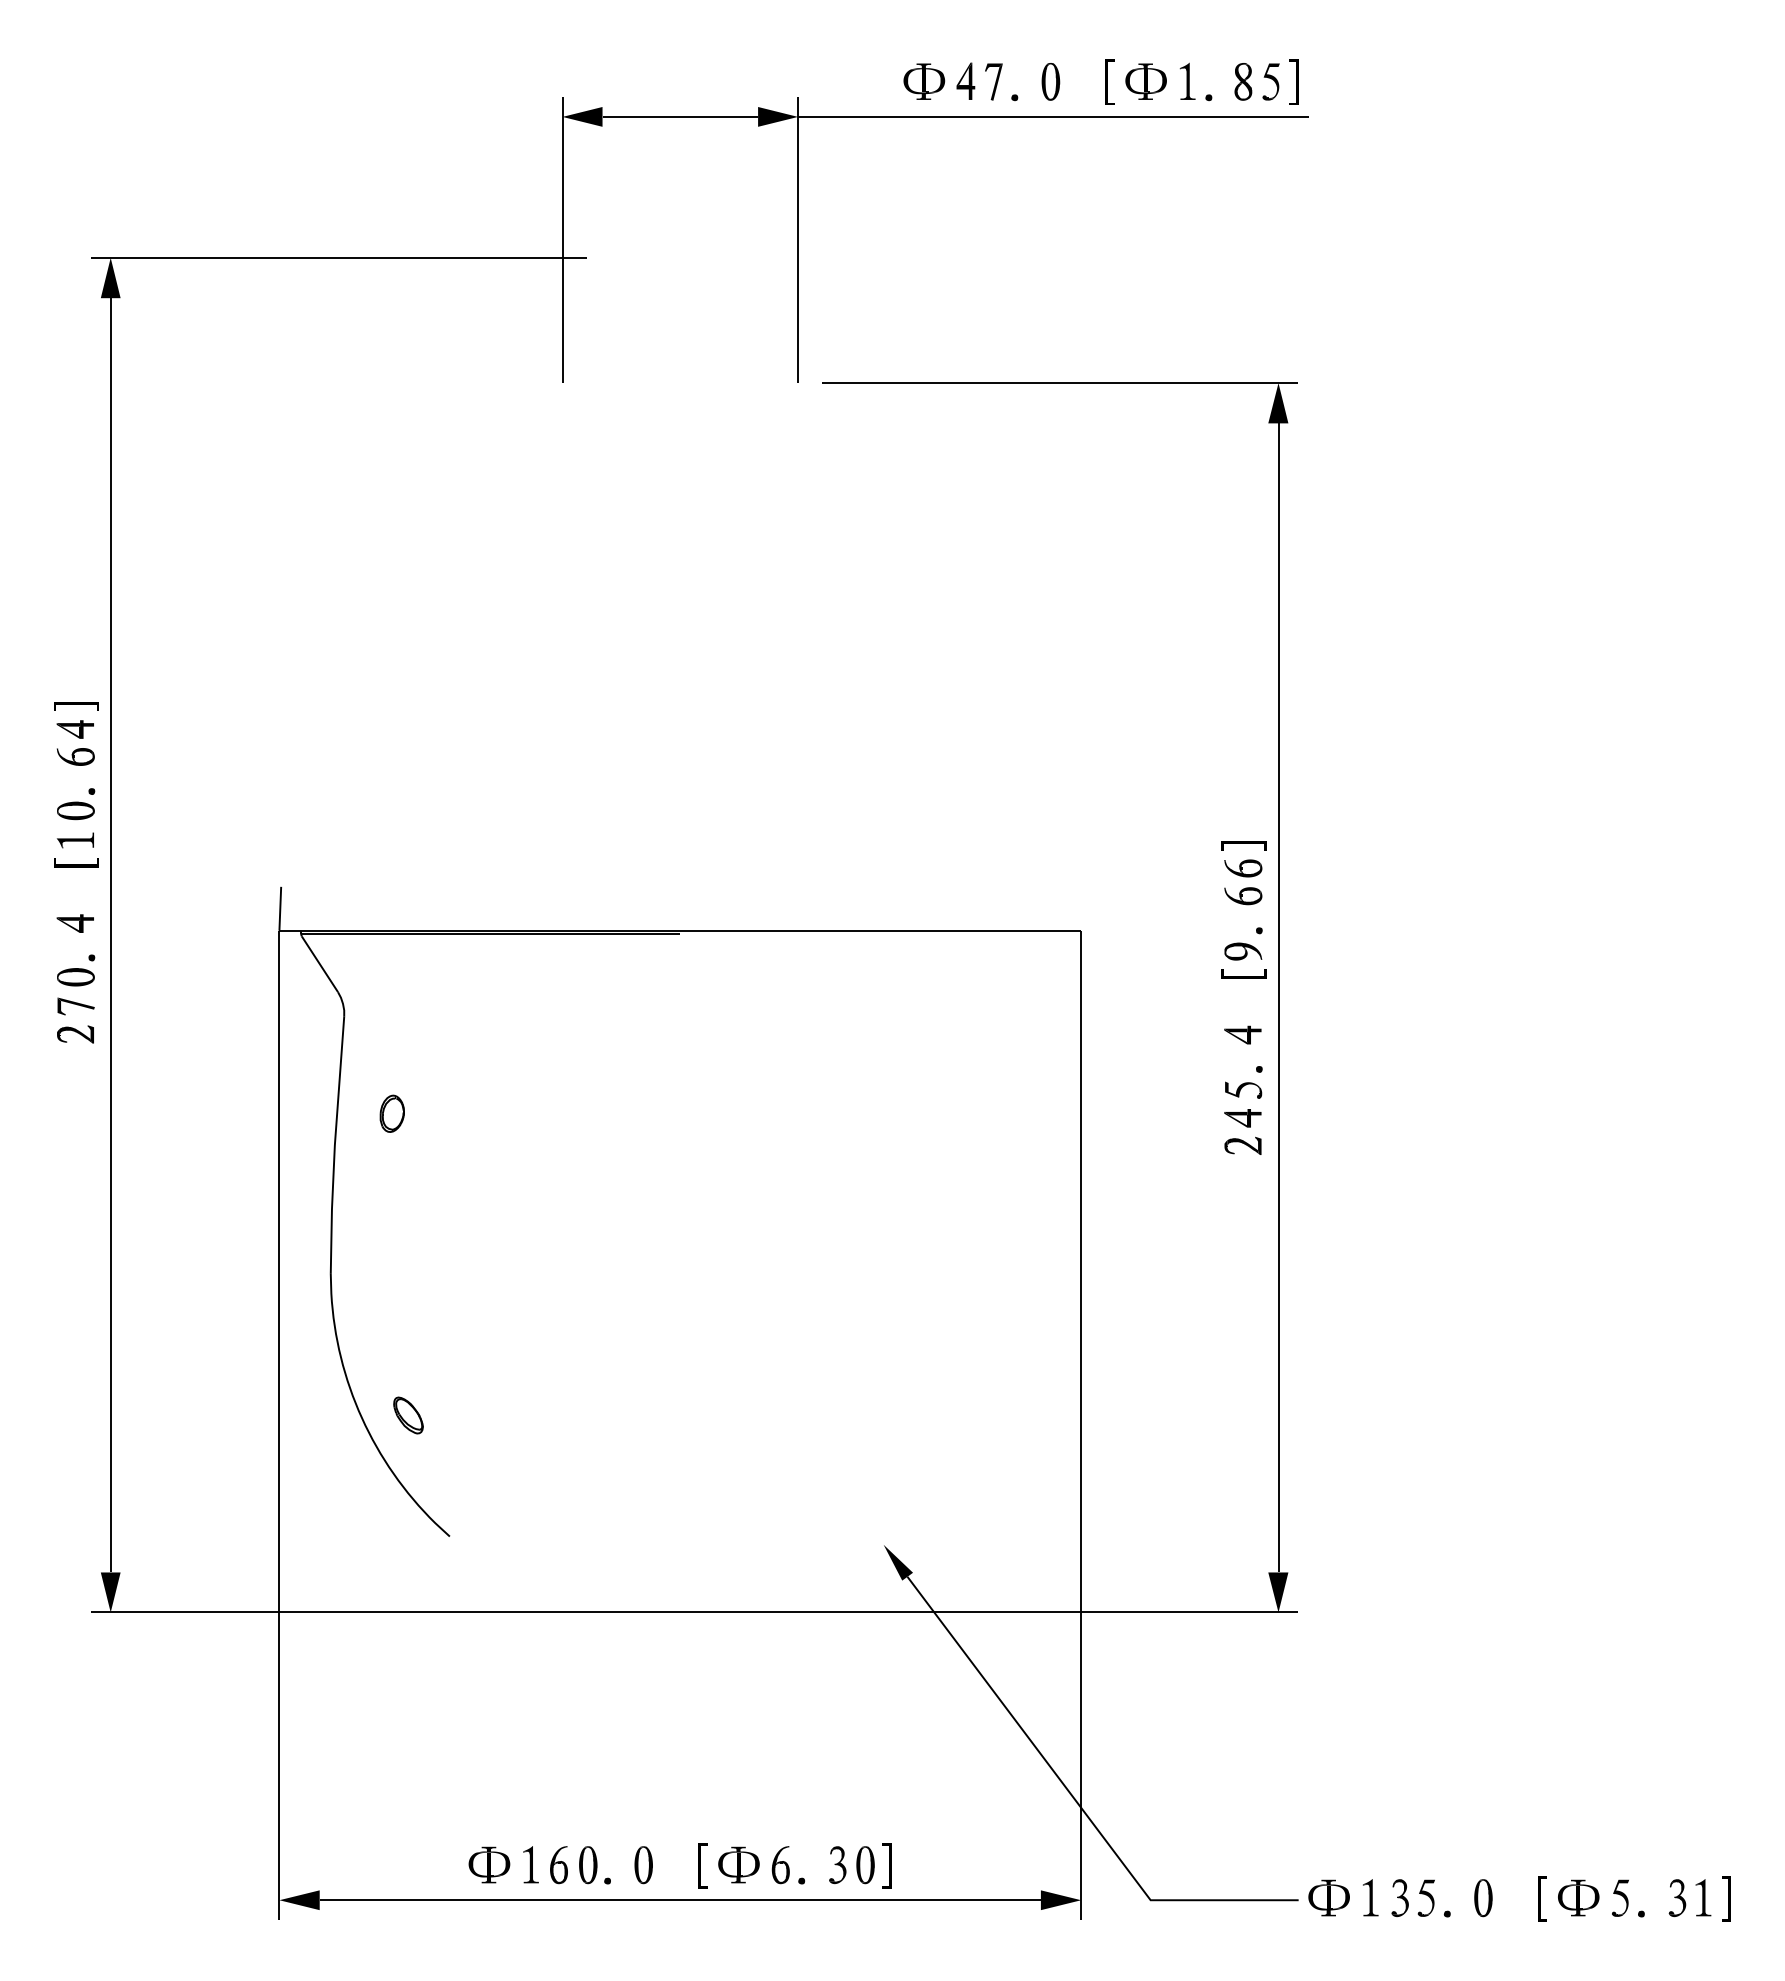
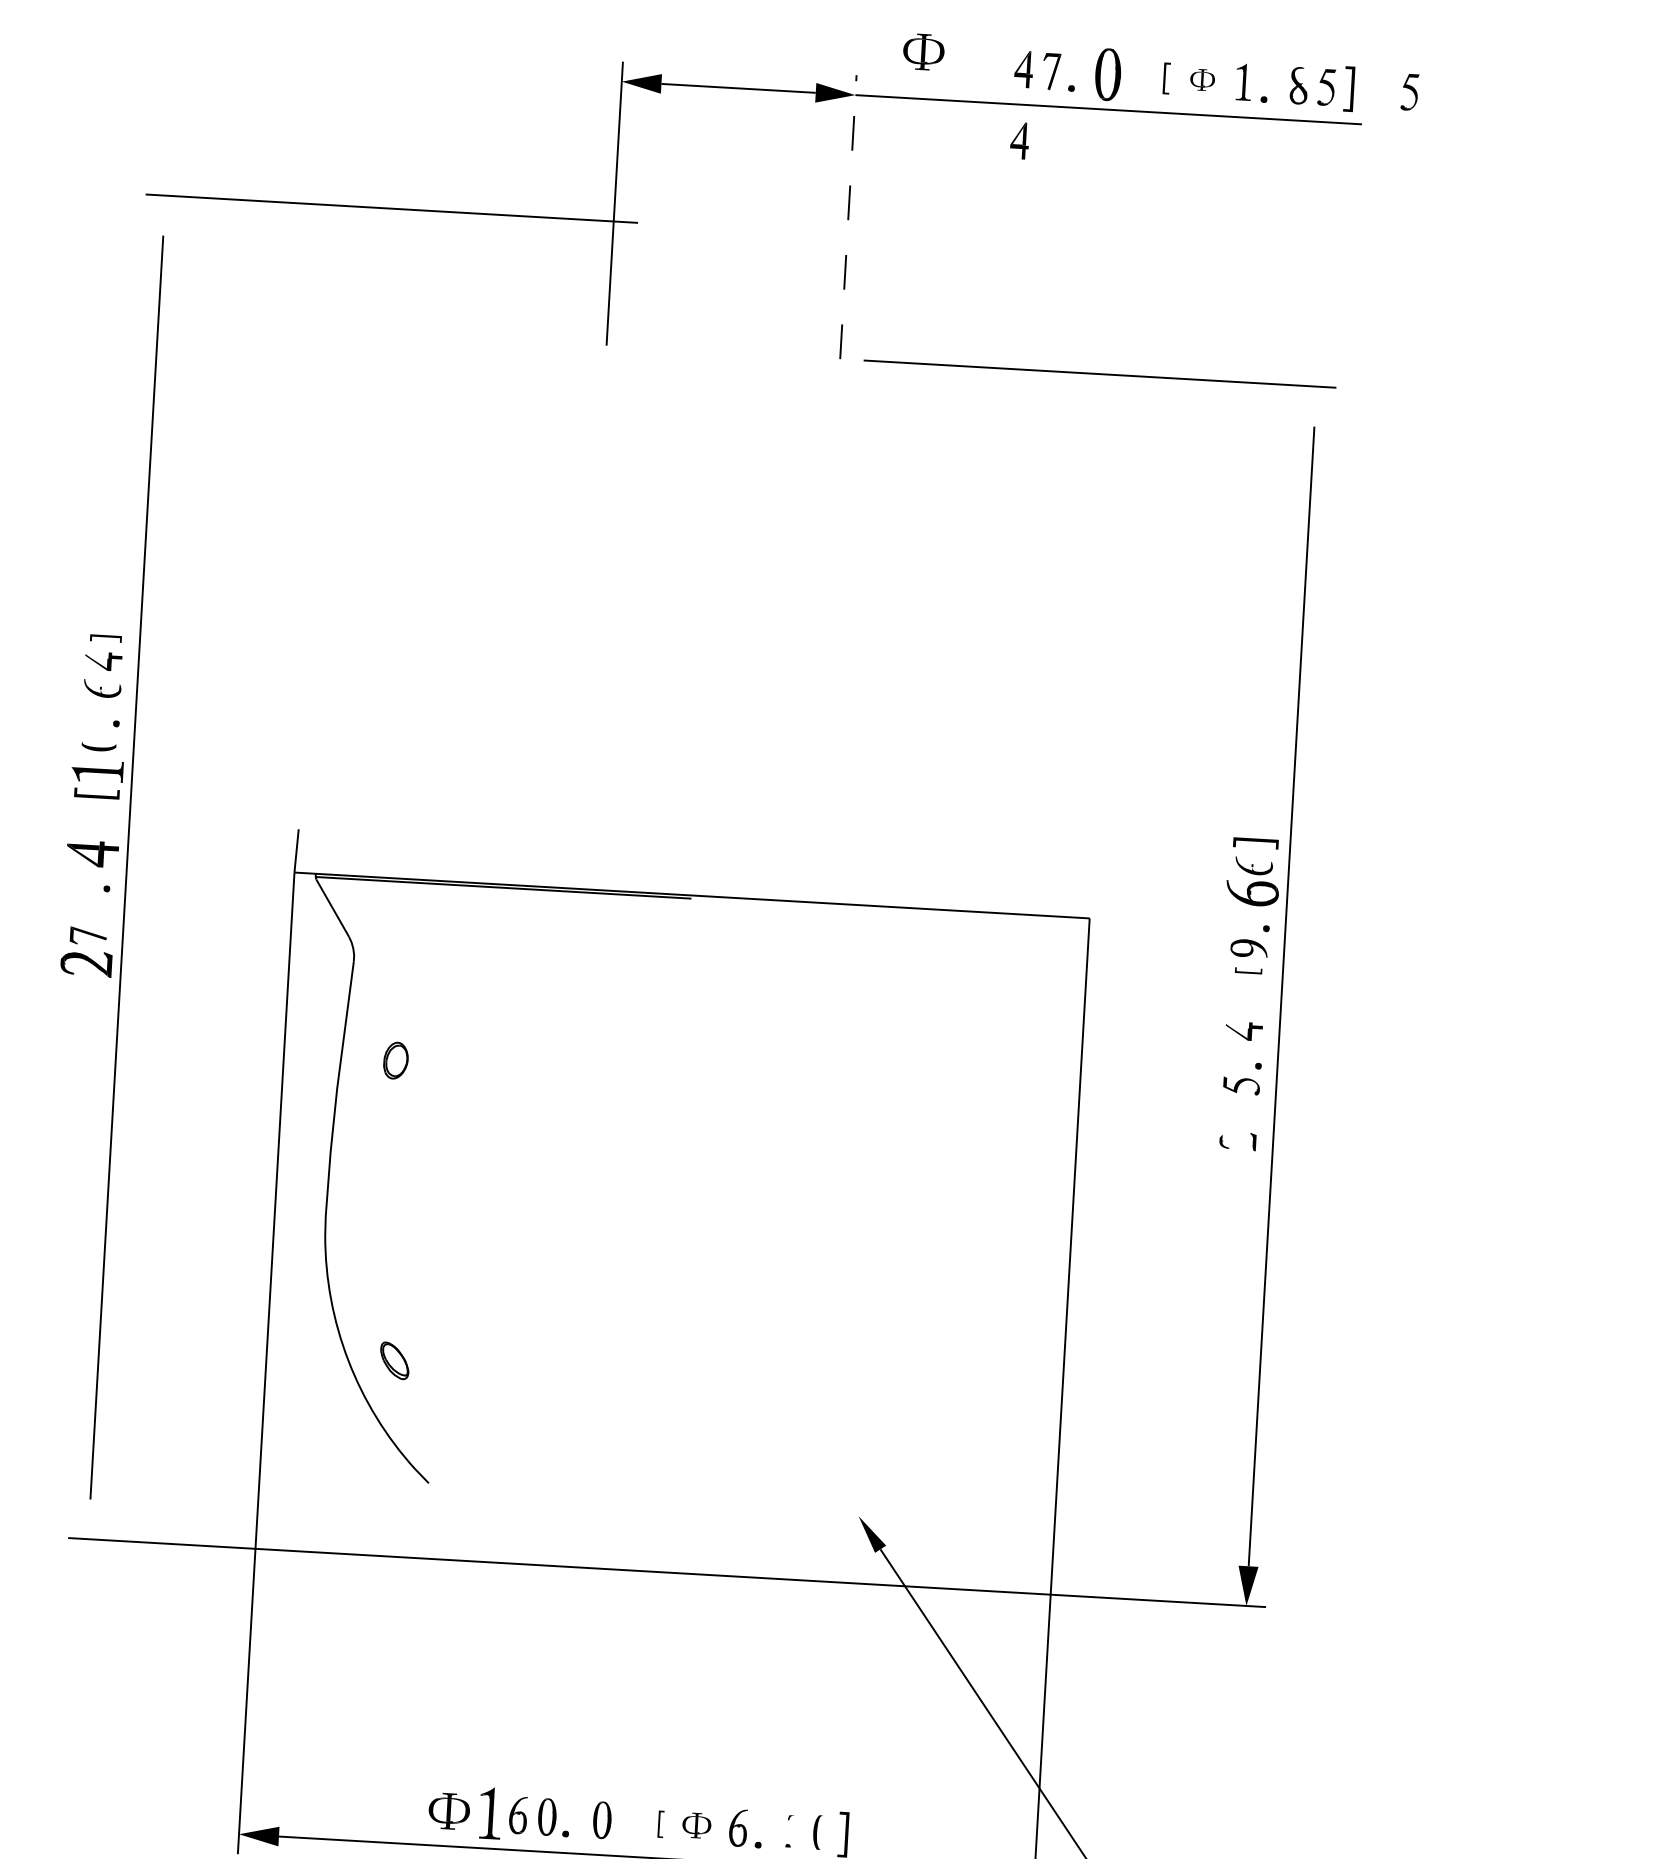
fill: (1247, 71) -> (1303, 75), removed
part: (924, 81) -> (924, 51), moved
part: (1050, 81) -> (1107, 74), size x1.4
part: (1109, 81) -> (1166, 77), size x0.7
part: (1145, 81) -> (1202, 79), size x0.6
part: (1354, 81) -> (1409, 91), added
part: (965, 152) -> (1019, 139), added
line: (798, 239) -> (848, 216), solid -> dashed
fill: (110, 277) -> (164, 215), removed
fill: (1278, 403) -> (1315, 406), removed
part: (76, 706) -> (106, 638), size x0.7
fill: (68, 729) -> (96, 660), removed
fill: (81, 754) -> (108, 686), removed
fill: (75, 808) -> (99, 739), removed
part: (74, 840) -> (96, 771), size x1.4
fill: (1249, 866) -> (1260, 864), removed
part: (1243, 896) -> (1252, 893), size x1.4
part: (74, 923) -> (91, 853), size x1.4
part: (1243, 973) -> (1248, 970), size x0.6
part: (75, 977) -> (89, 907), removed
part: (75, 1034) -> (86, 963), size x1.4
fill: (1235, 1035) -> (1236, 1031), removed
part: (1242, 1118) -> (1238, 1113), removed
fill: (1242, 1146) -> (1237, 1141), removed
fill: (110, 1592) -> (89, 1519), removed
part: (530, 1864) -> (490, 1813), size x1.4
part: (738, 1864) -> (696, 1825), size x0.7
part: (702, 1865) -> (660, 1823), size x0.6
fill: (837, 1865) -> (794, 1831), removed
fill: (867, 1865) -> (824, 1833), removed

